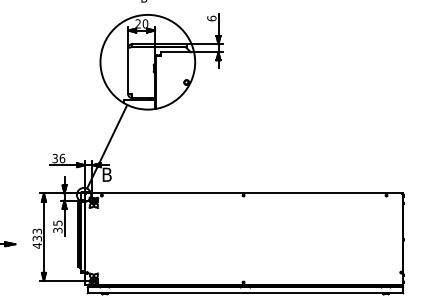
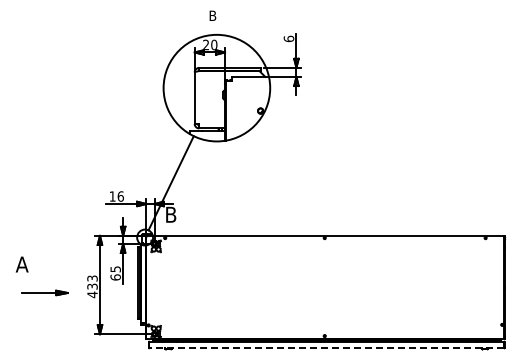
text: (55, 158) -> (112, 196), 36 -> 16
text: (57, 230) -> (115, 277), 35 -> 65
line: (245, 293) -> (326, 348), solid -> dashed

